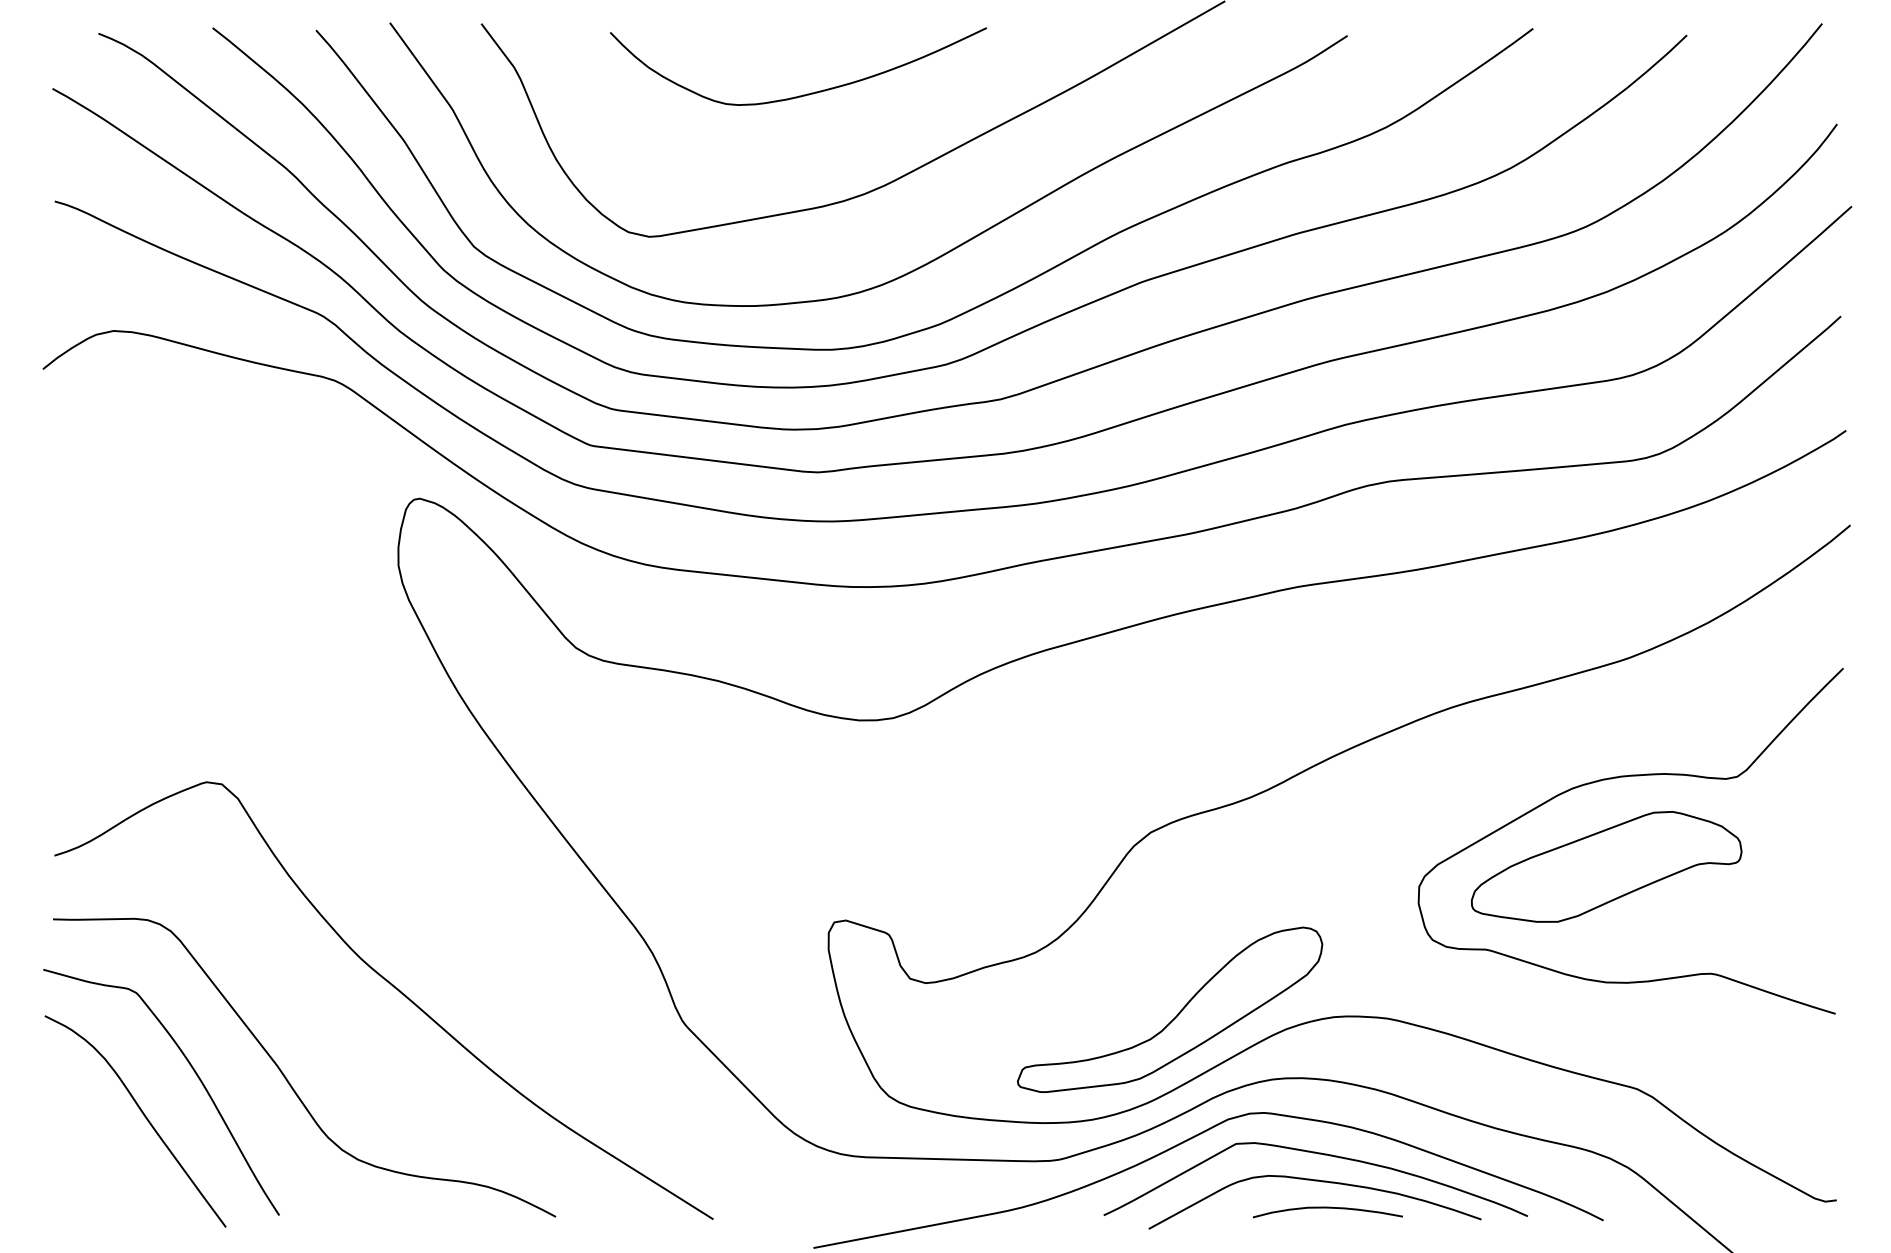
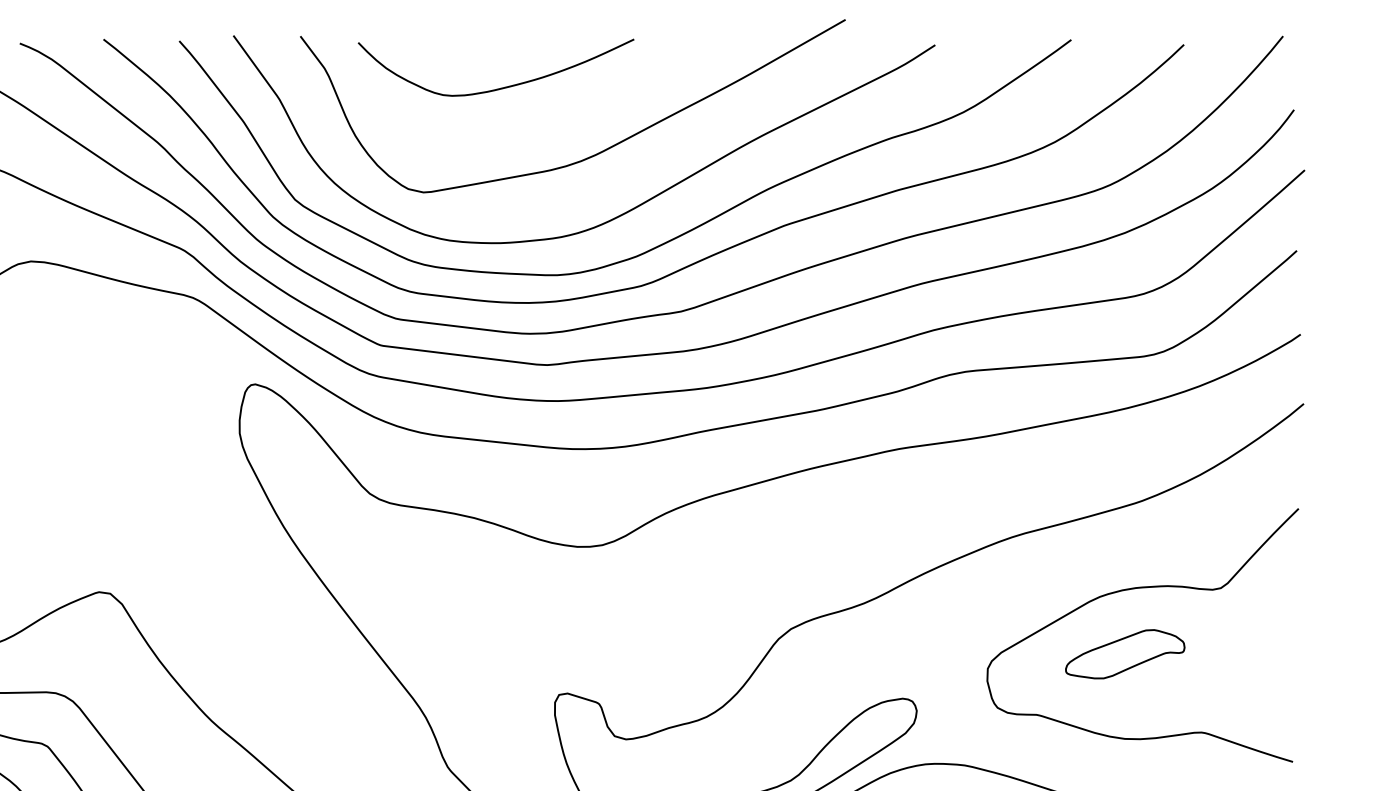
curve: (803, 94) -> (499, 88), moved
part: (1606, 866) -> (1125, 653), size x0.6

